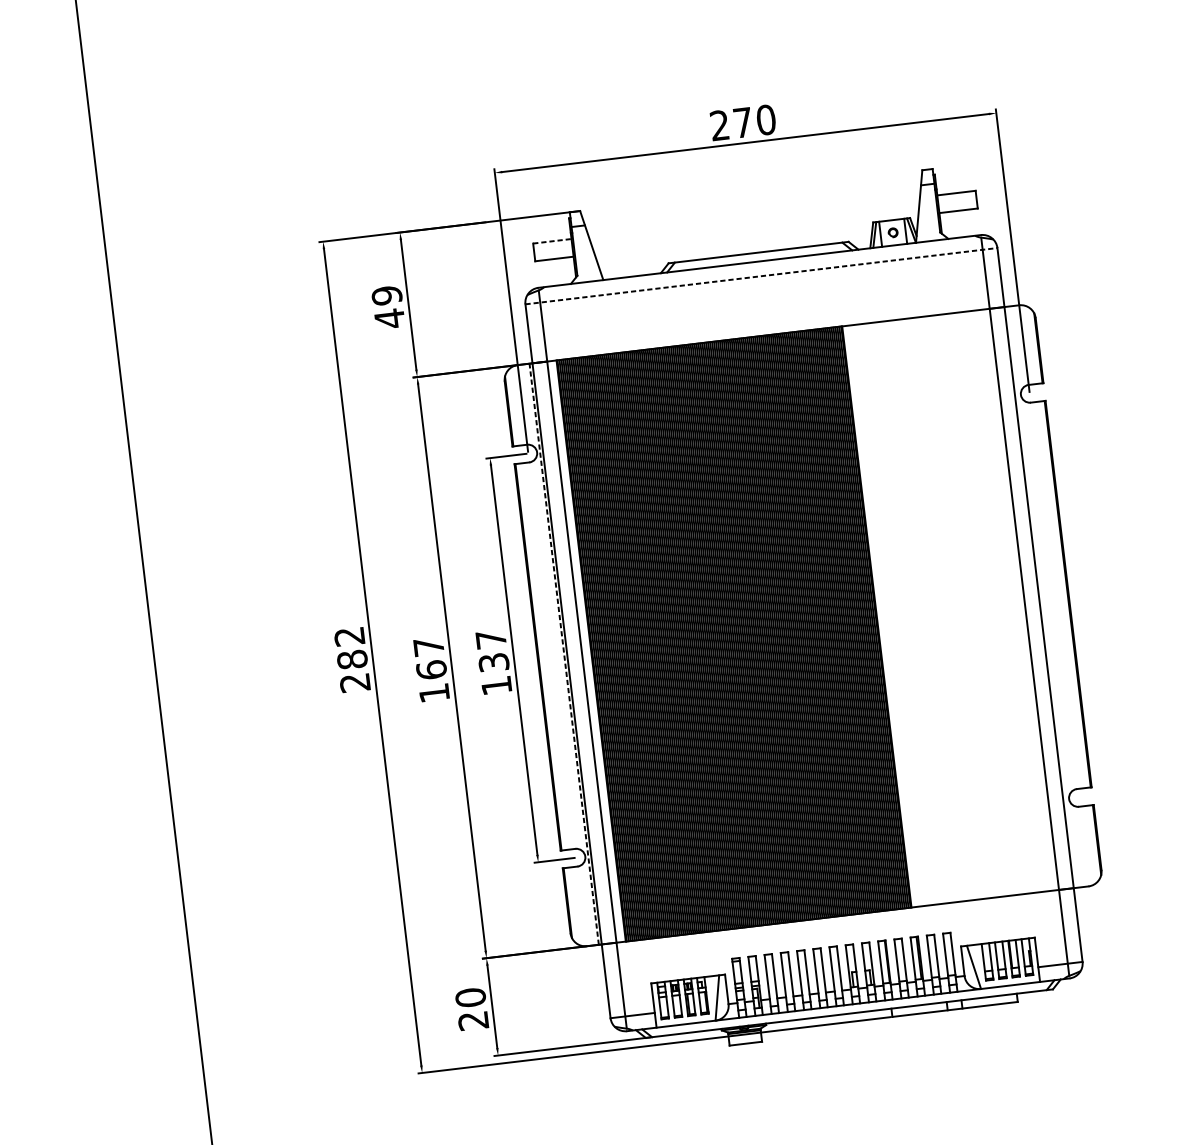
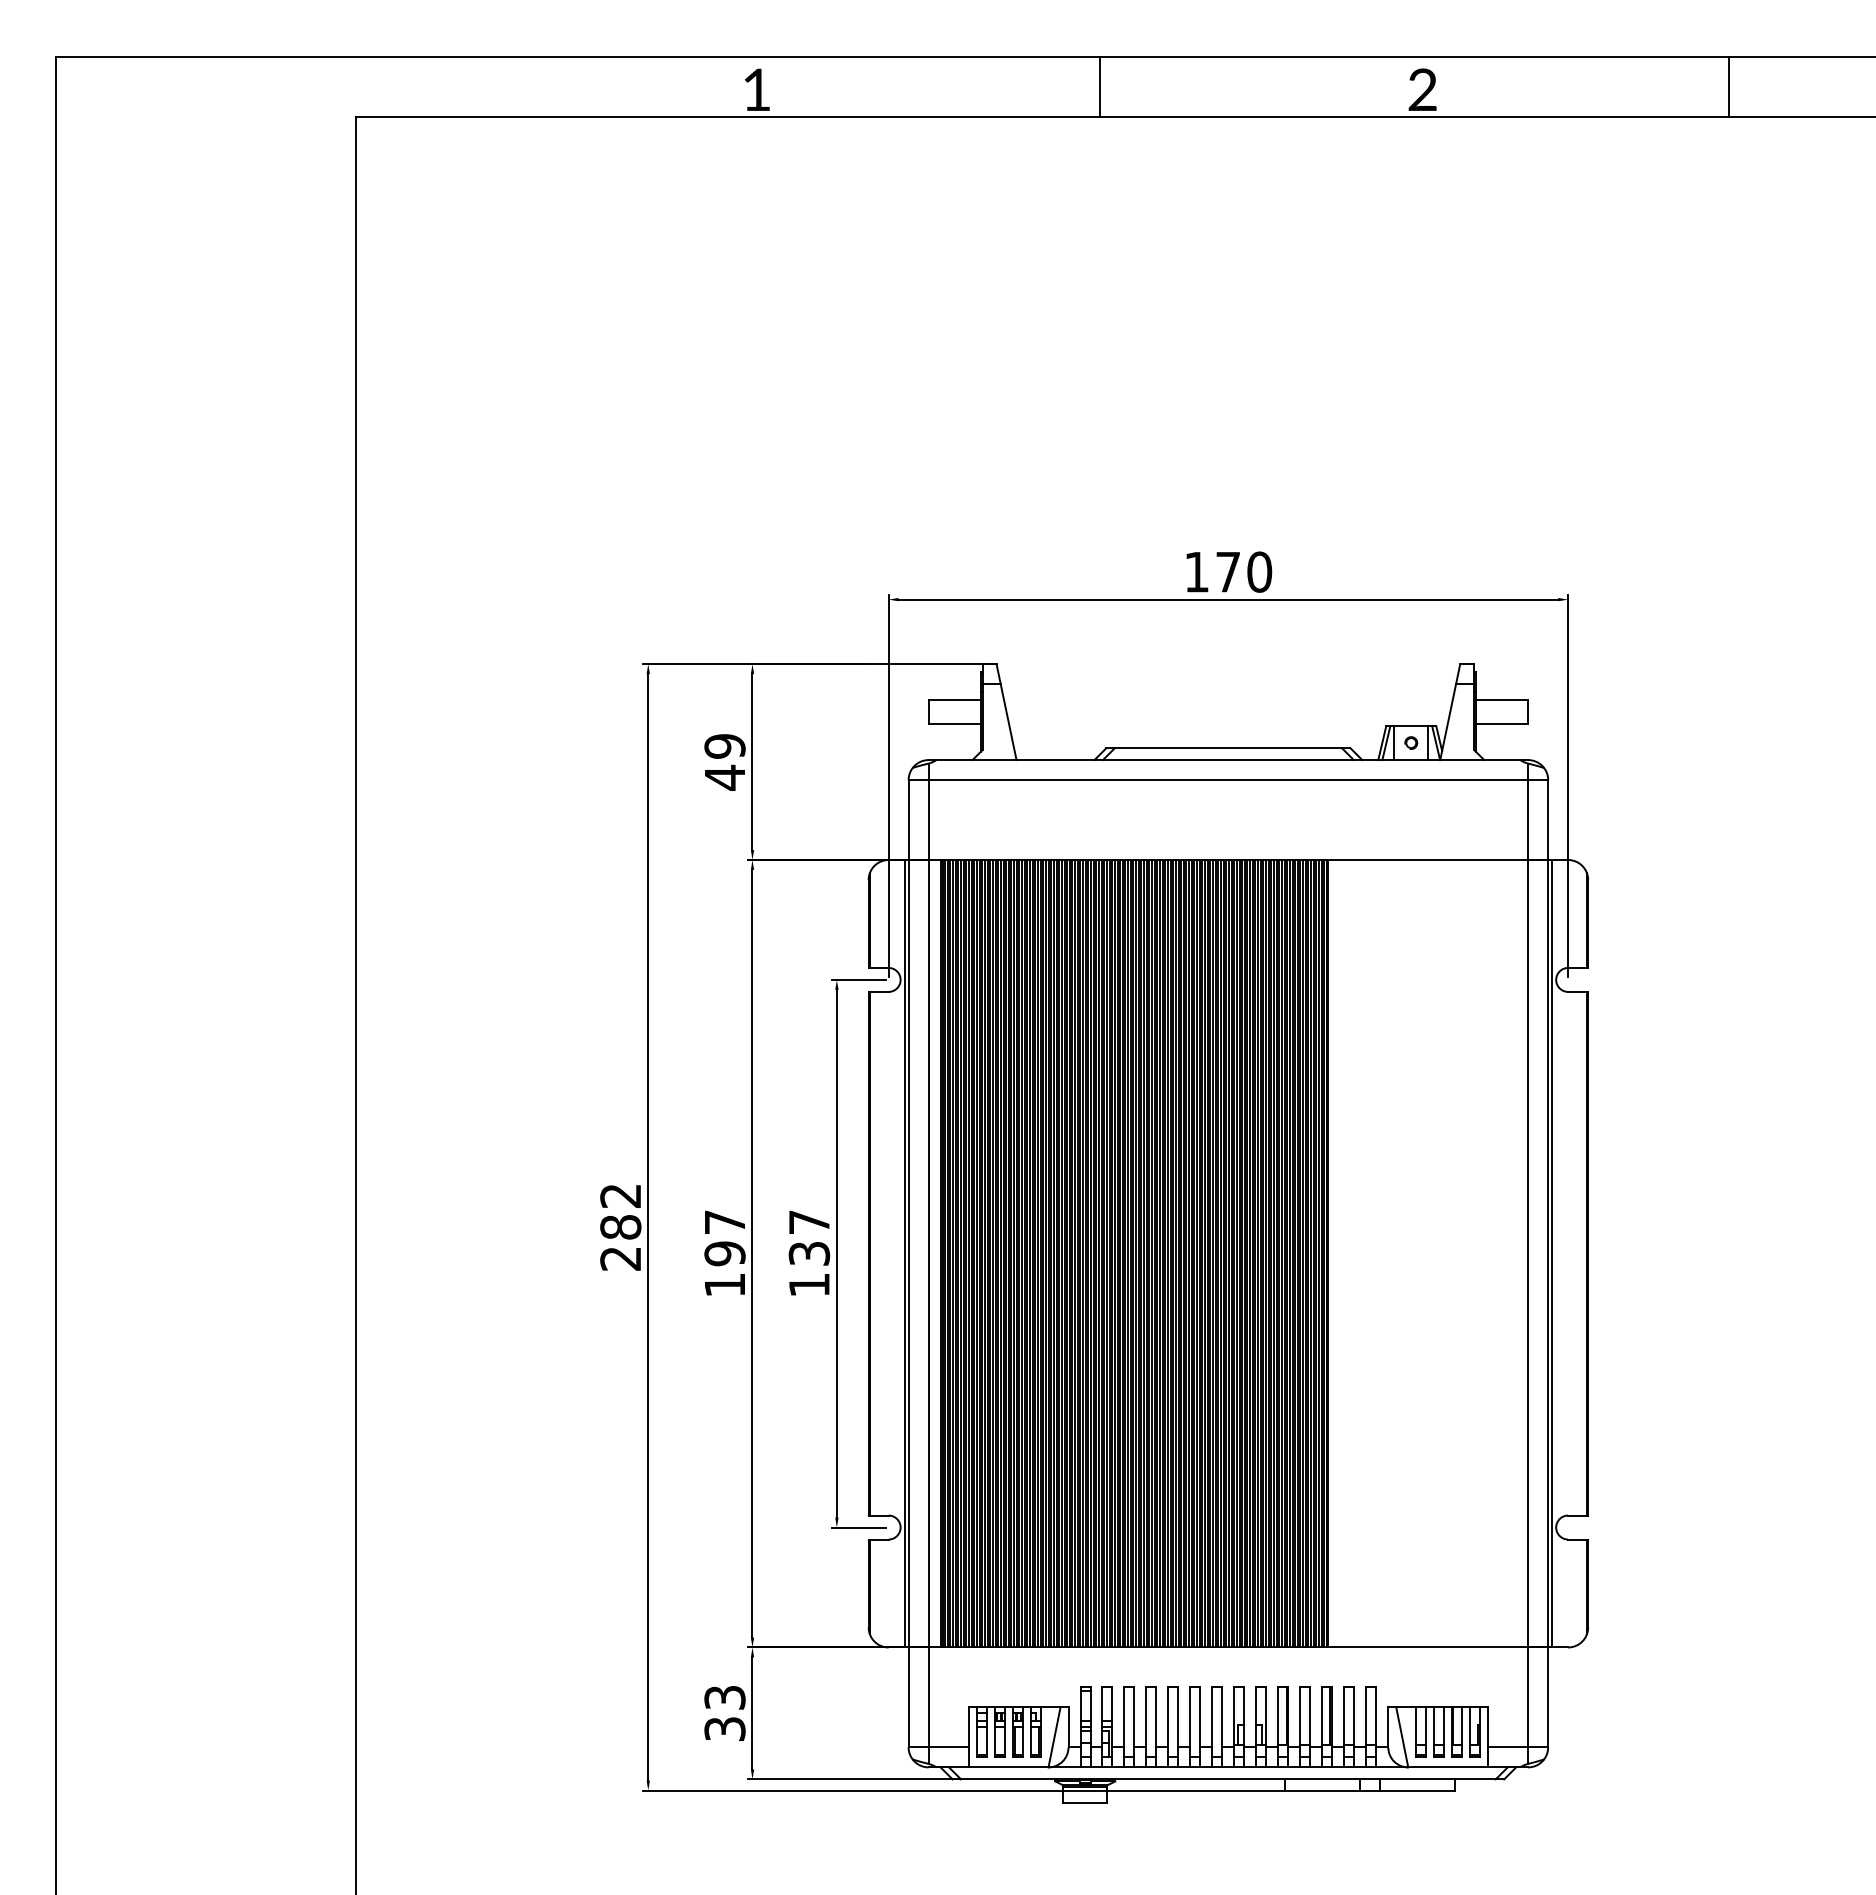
text: (719, 125) -> (1196, 571), 270 -> 170
line: (552, 241) -> (954, 700), dashed -> solid
line: (761, 276) -> (1228, 780), dashed -> solid
line: (1042, 597) -> (1552, 1253), added
line: (564, 654) -> (904, 1253), dashed -> solid
text: (431, 669) -> (724, 1253), 167 -> 197
text: (471, 1009) -> (724, 1713), 20 -> 33

